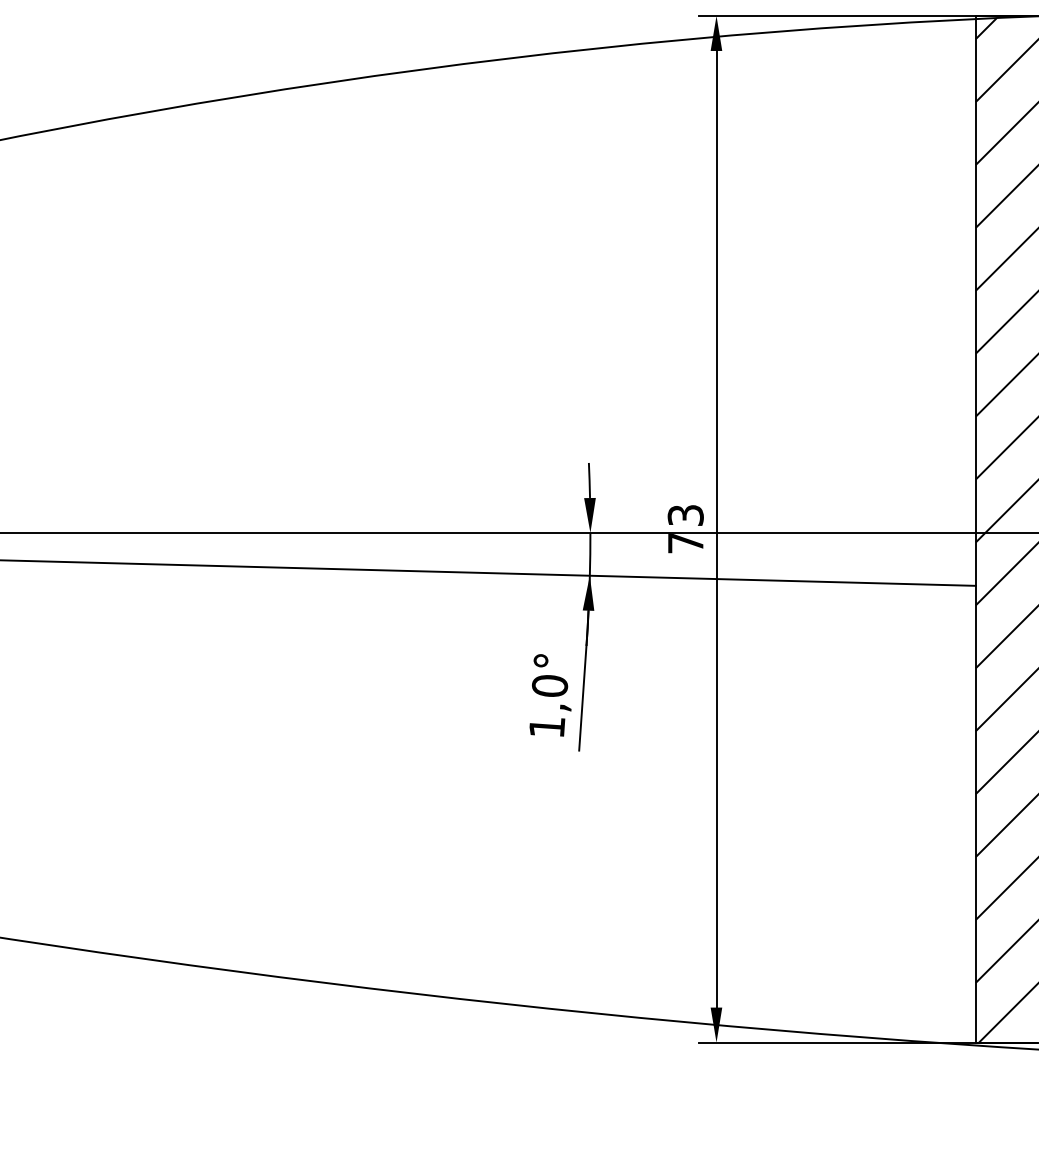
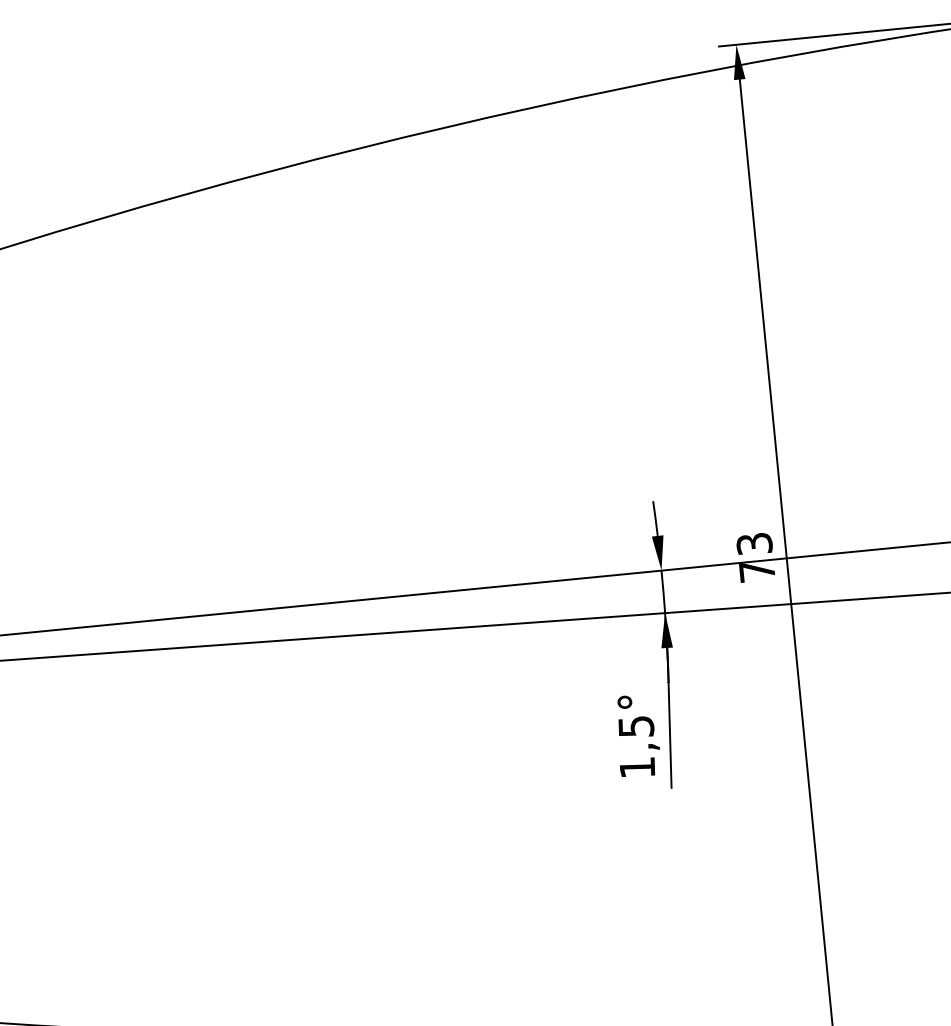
text: (549, 686) -> (635, 727), 1,0° -> 1,5°

